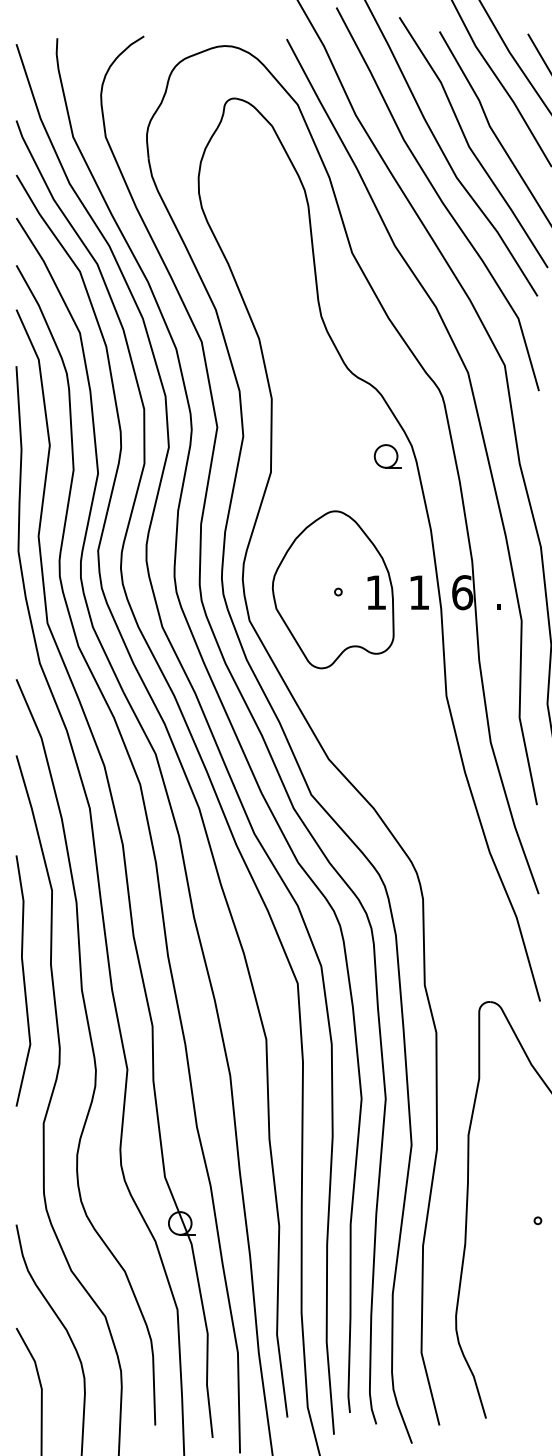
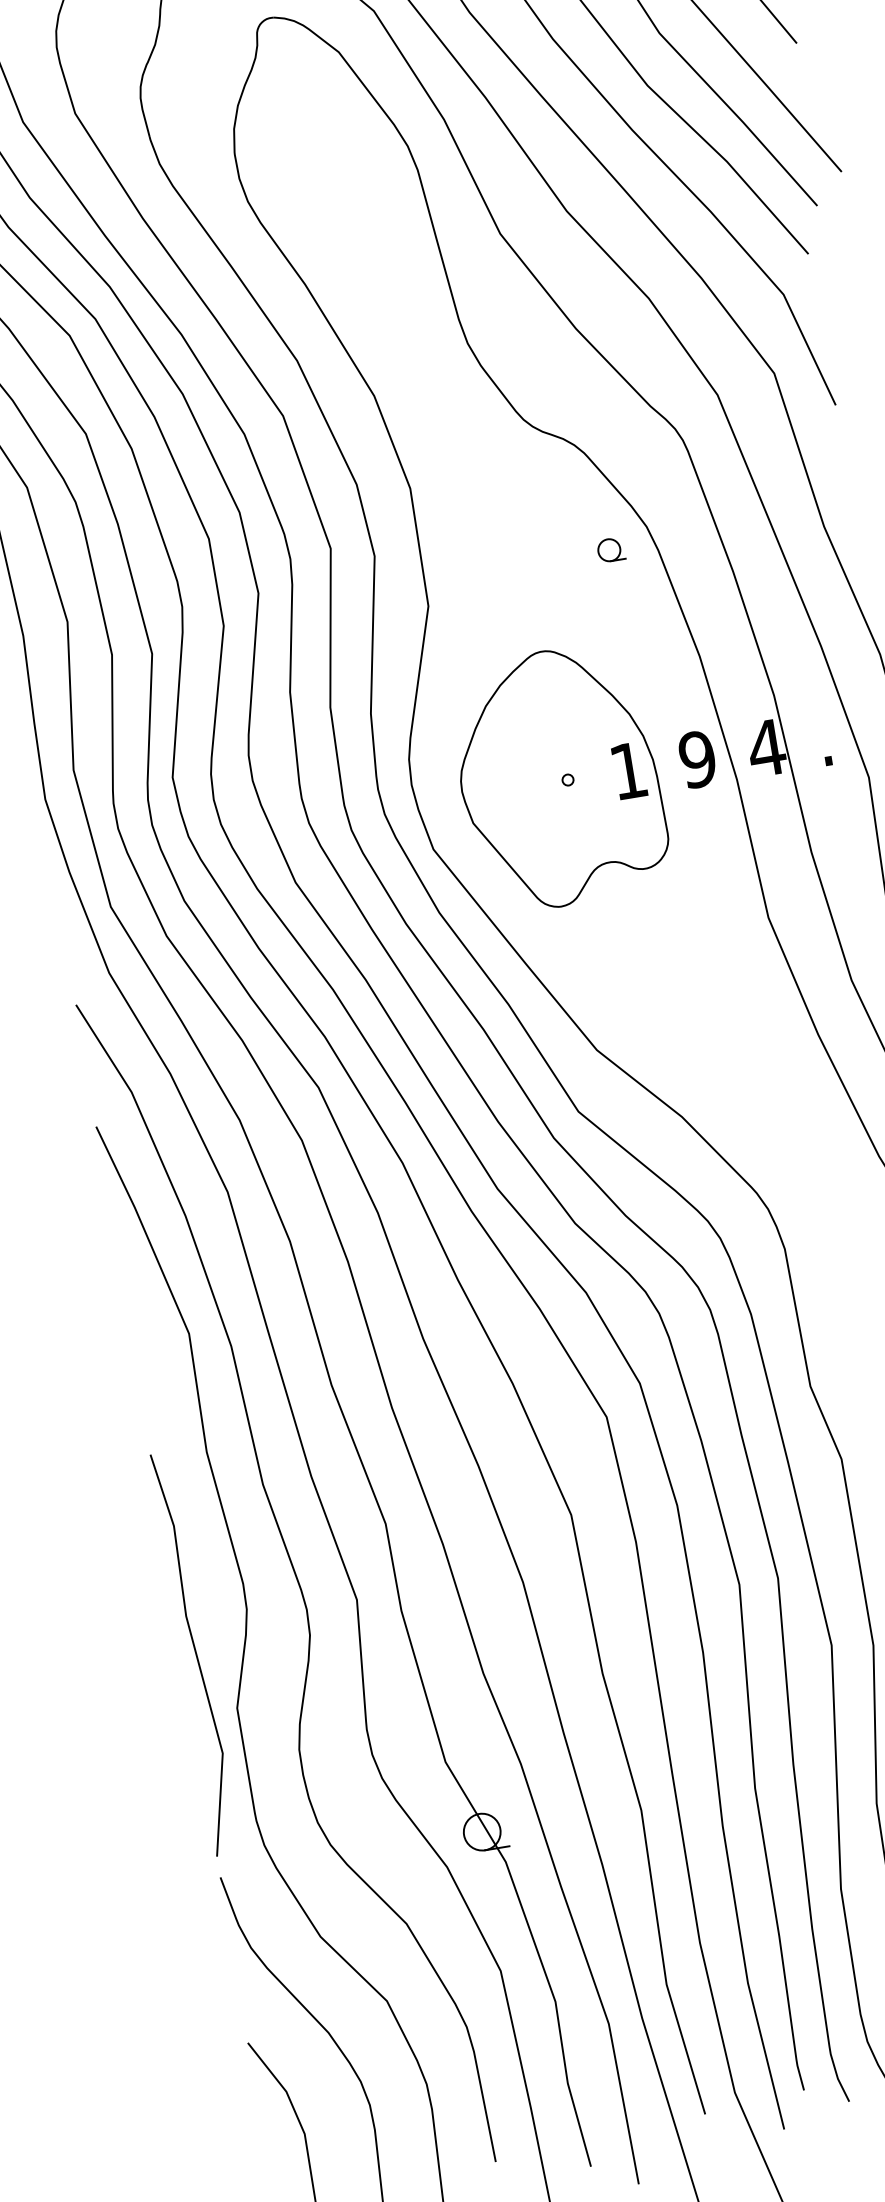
part: (387, 456) -> (610, 550), size x0.6
text: (418, 592) -> (696, 759), 1 -> 9
text: (462, 592) -> (766, 747), 6 -> 4
line: (23, 980) -> (194, 1652), moved

